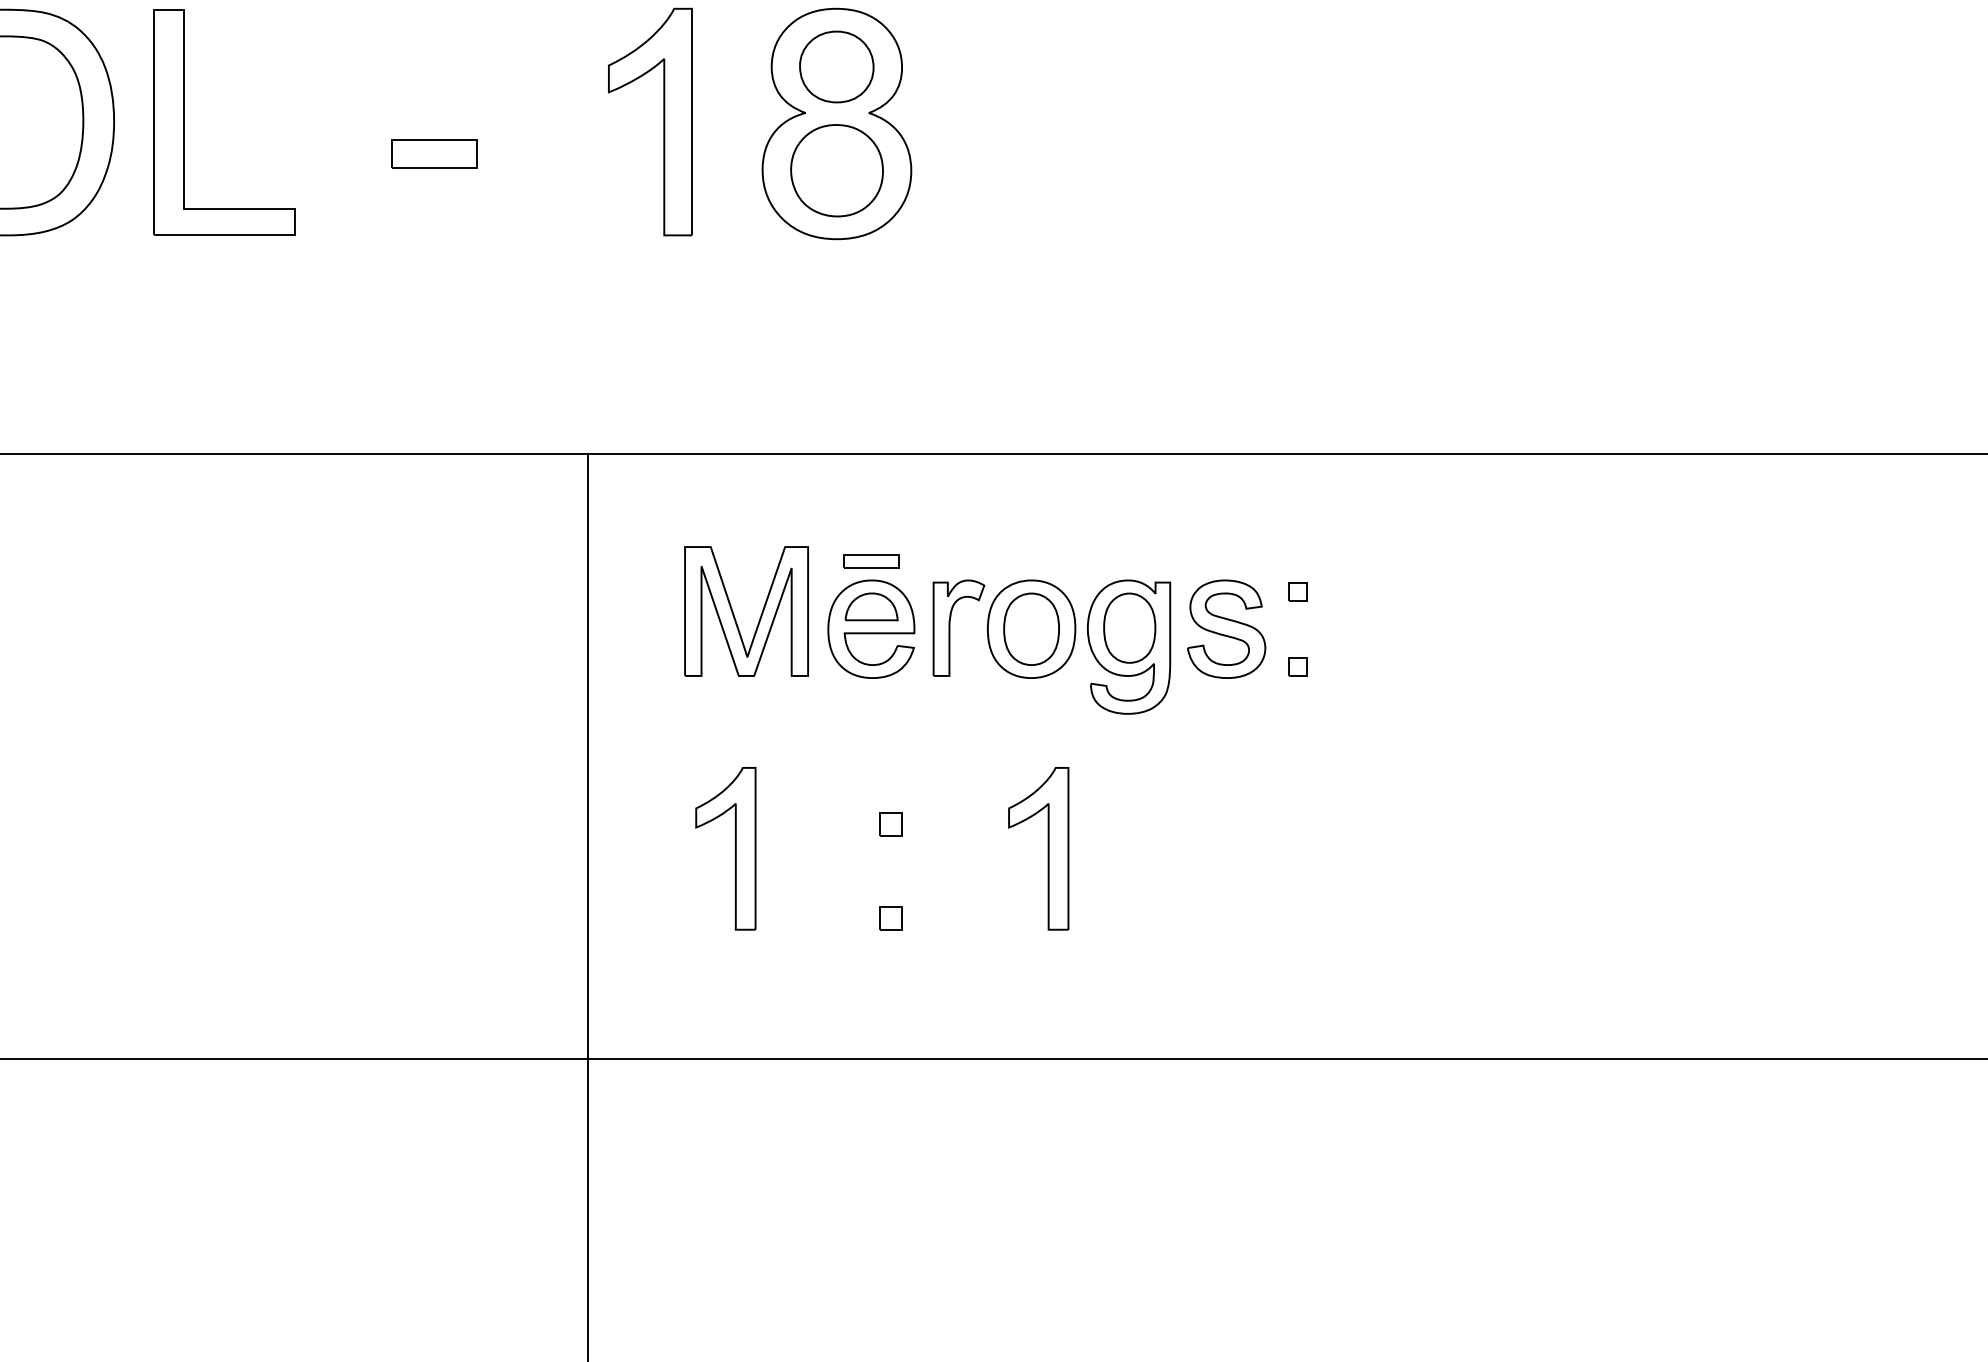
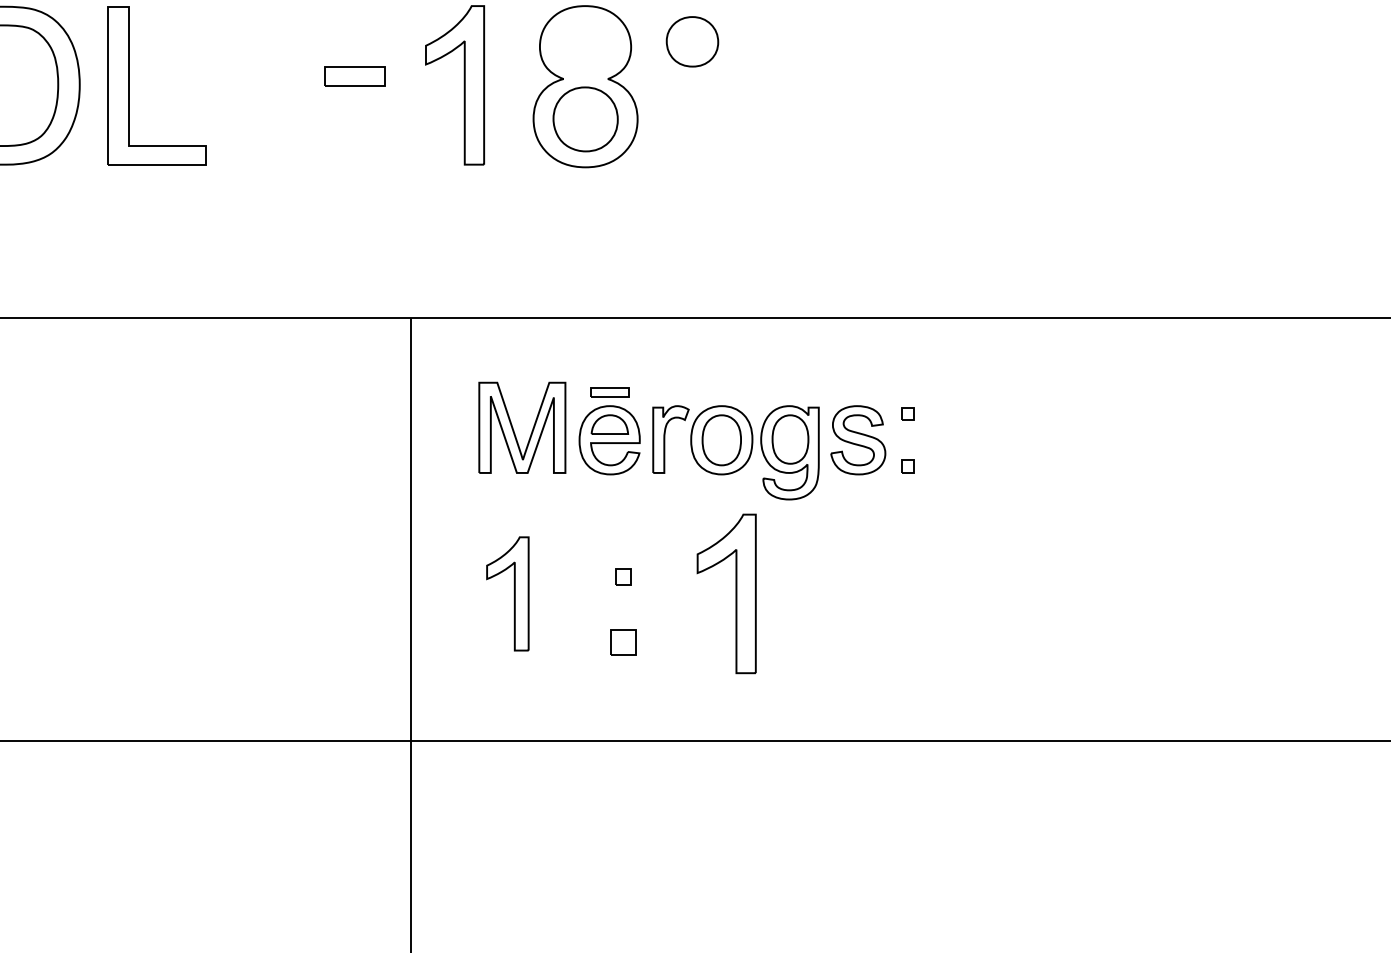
part: (836, 66) -> (692, 41), moved
part: (433, 153) -> (354, 76), moved
part: (1038, 848) -> (726, 593), size x1.4
part: (891, 918) -> (623, 642), size x1.6

